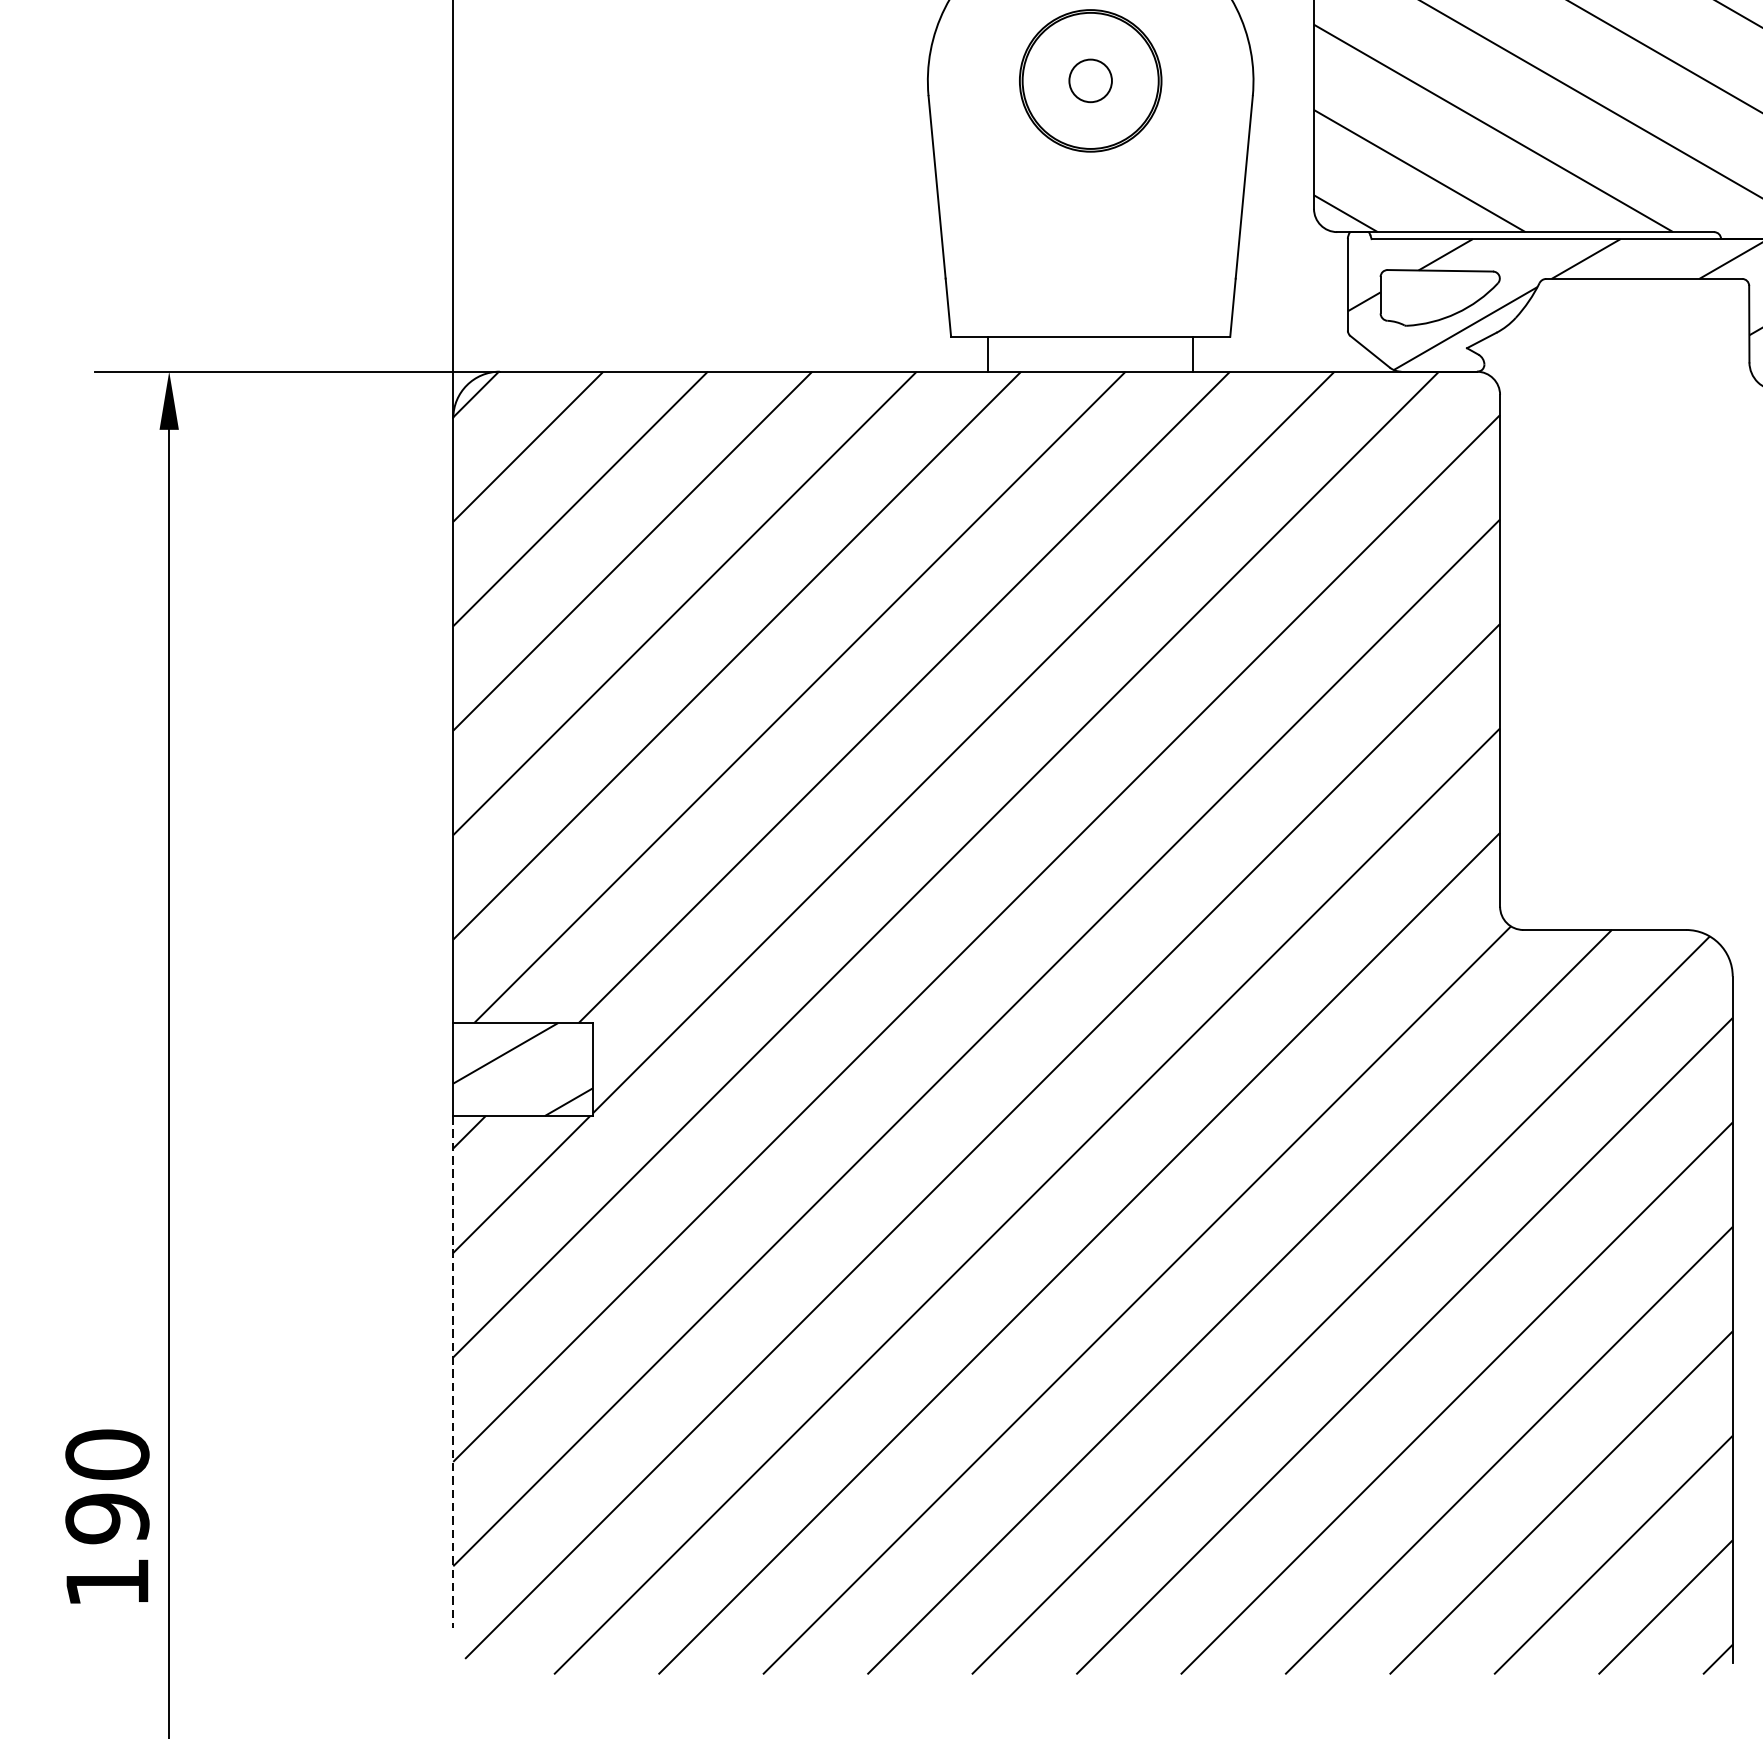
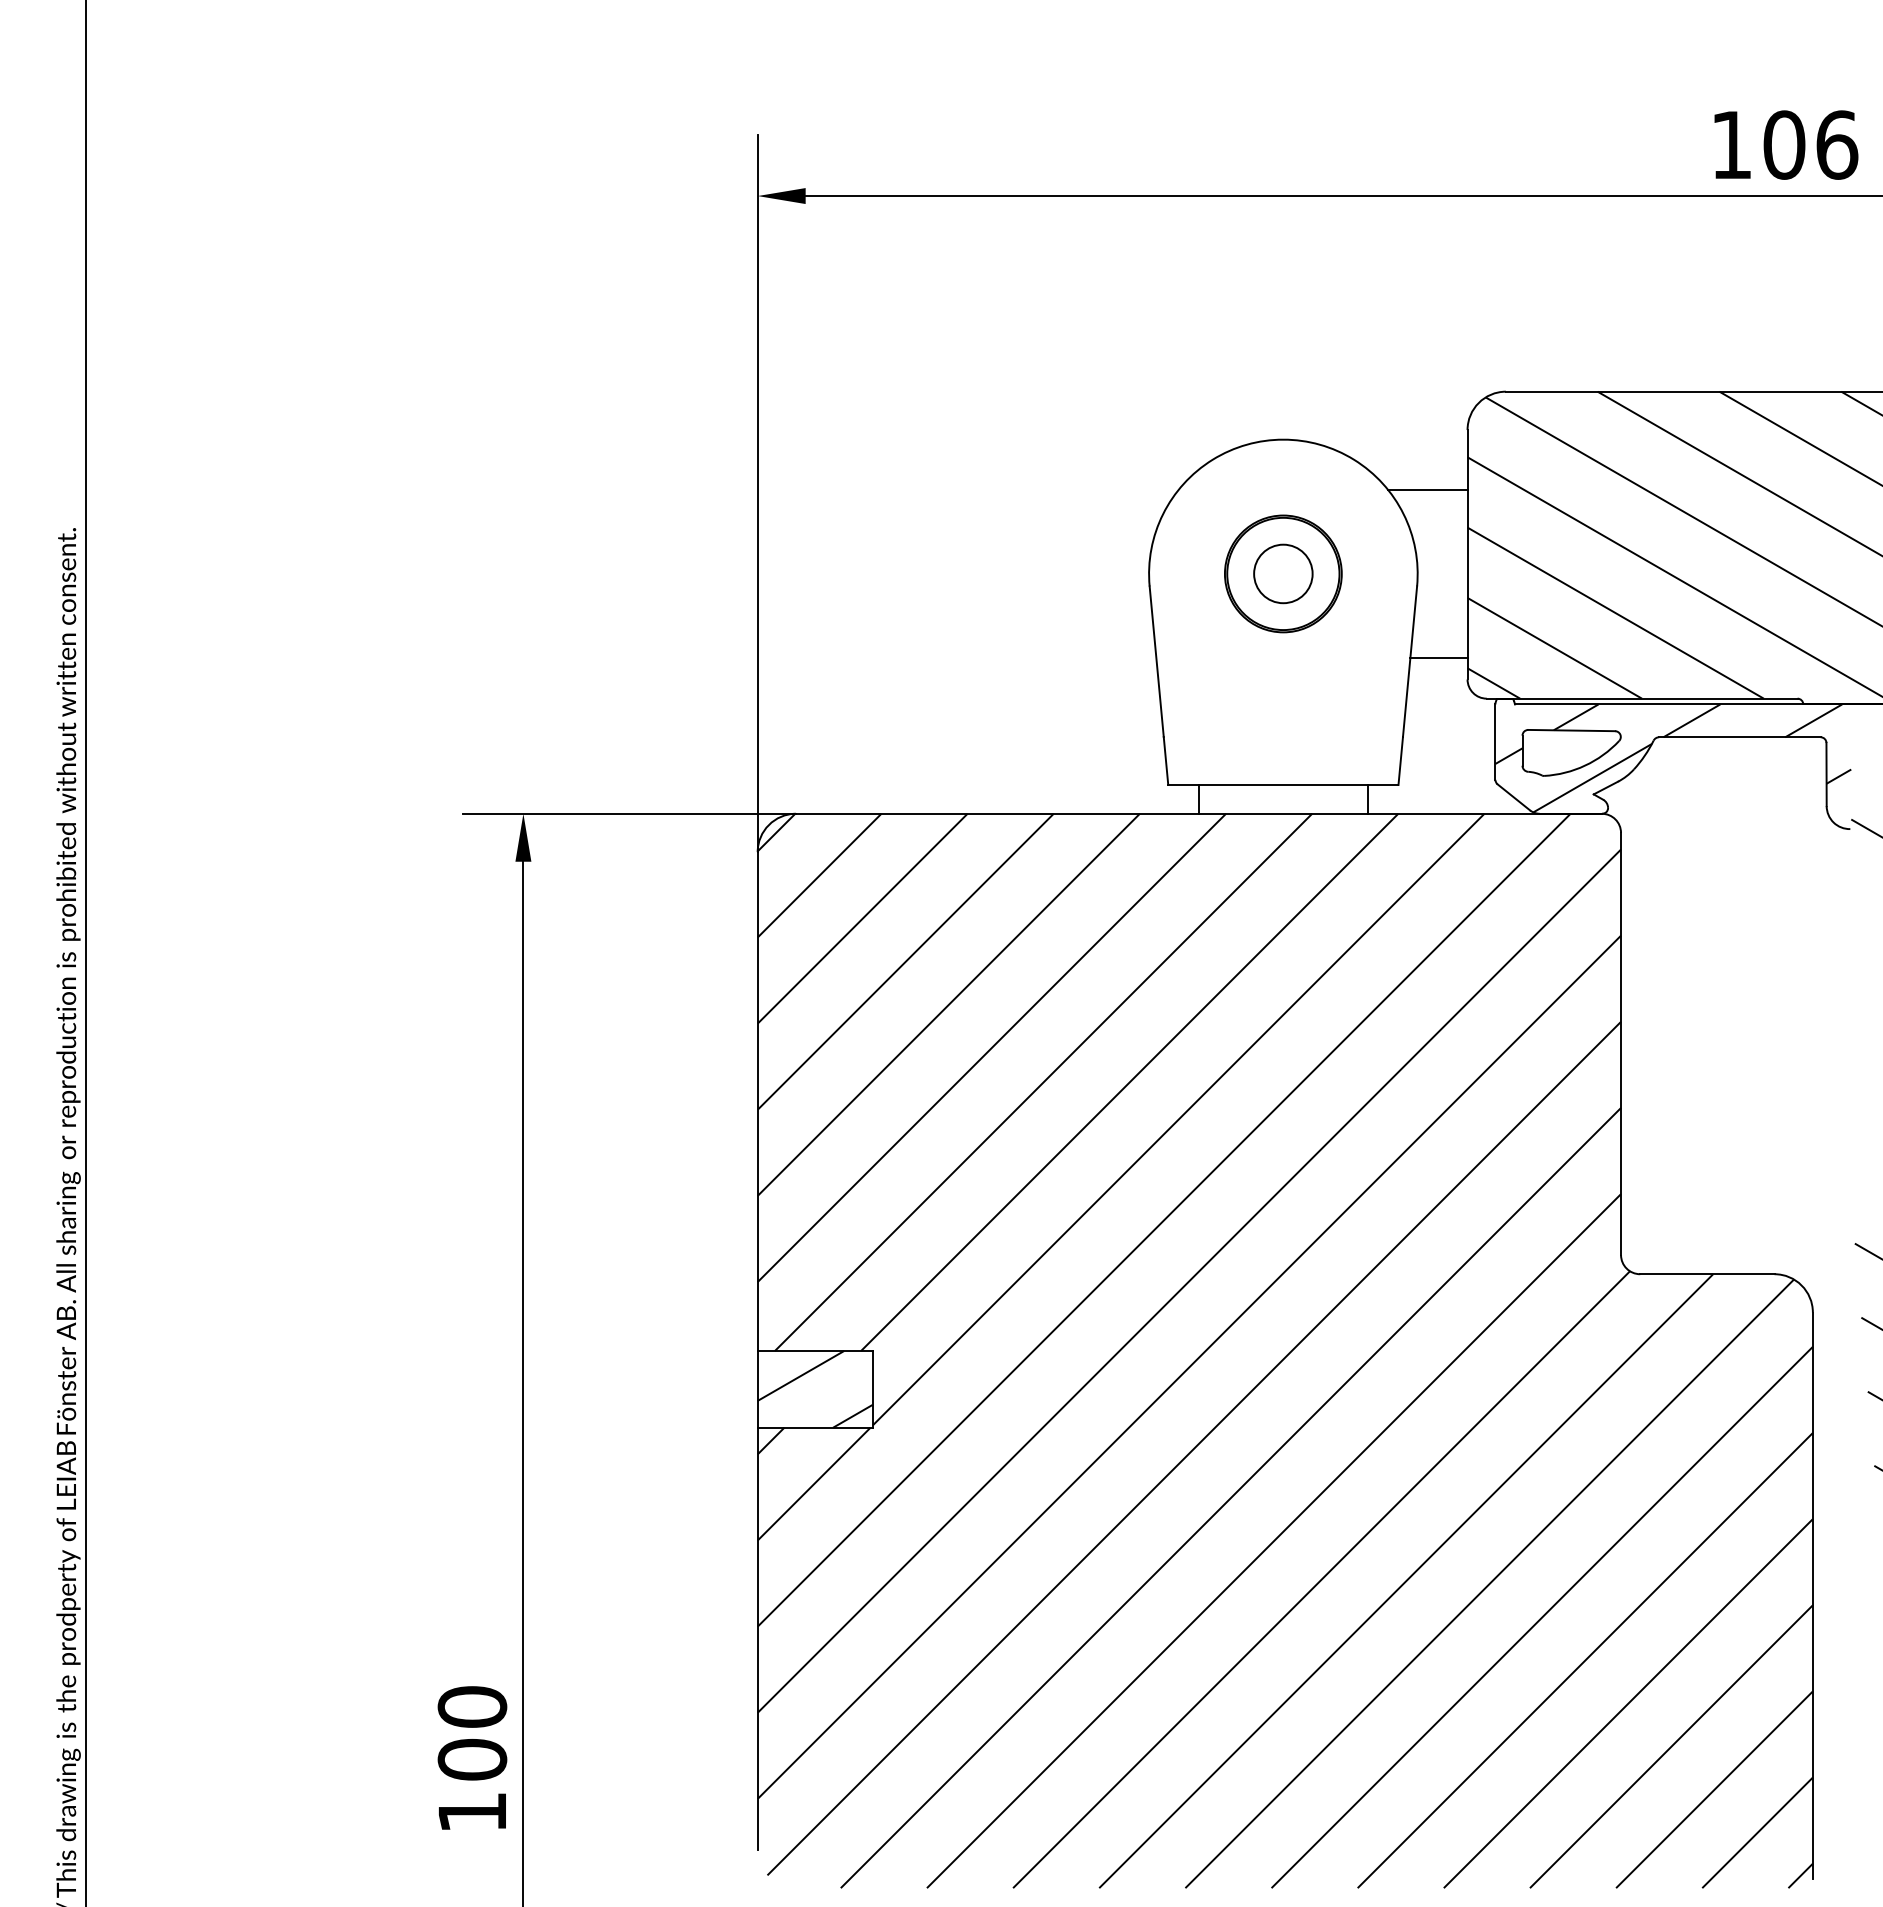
circle: (1090, 80) -> (1283, 573), size x1.67
line: (1278, 183) -> (1438, 658), added
line: (453, 1372) -> (757, 1639), dashed -> solid
text: (107, 1518) -> (472, 1759), 190 -> 100

